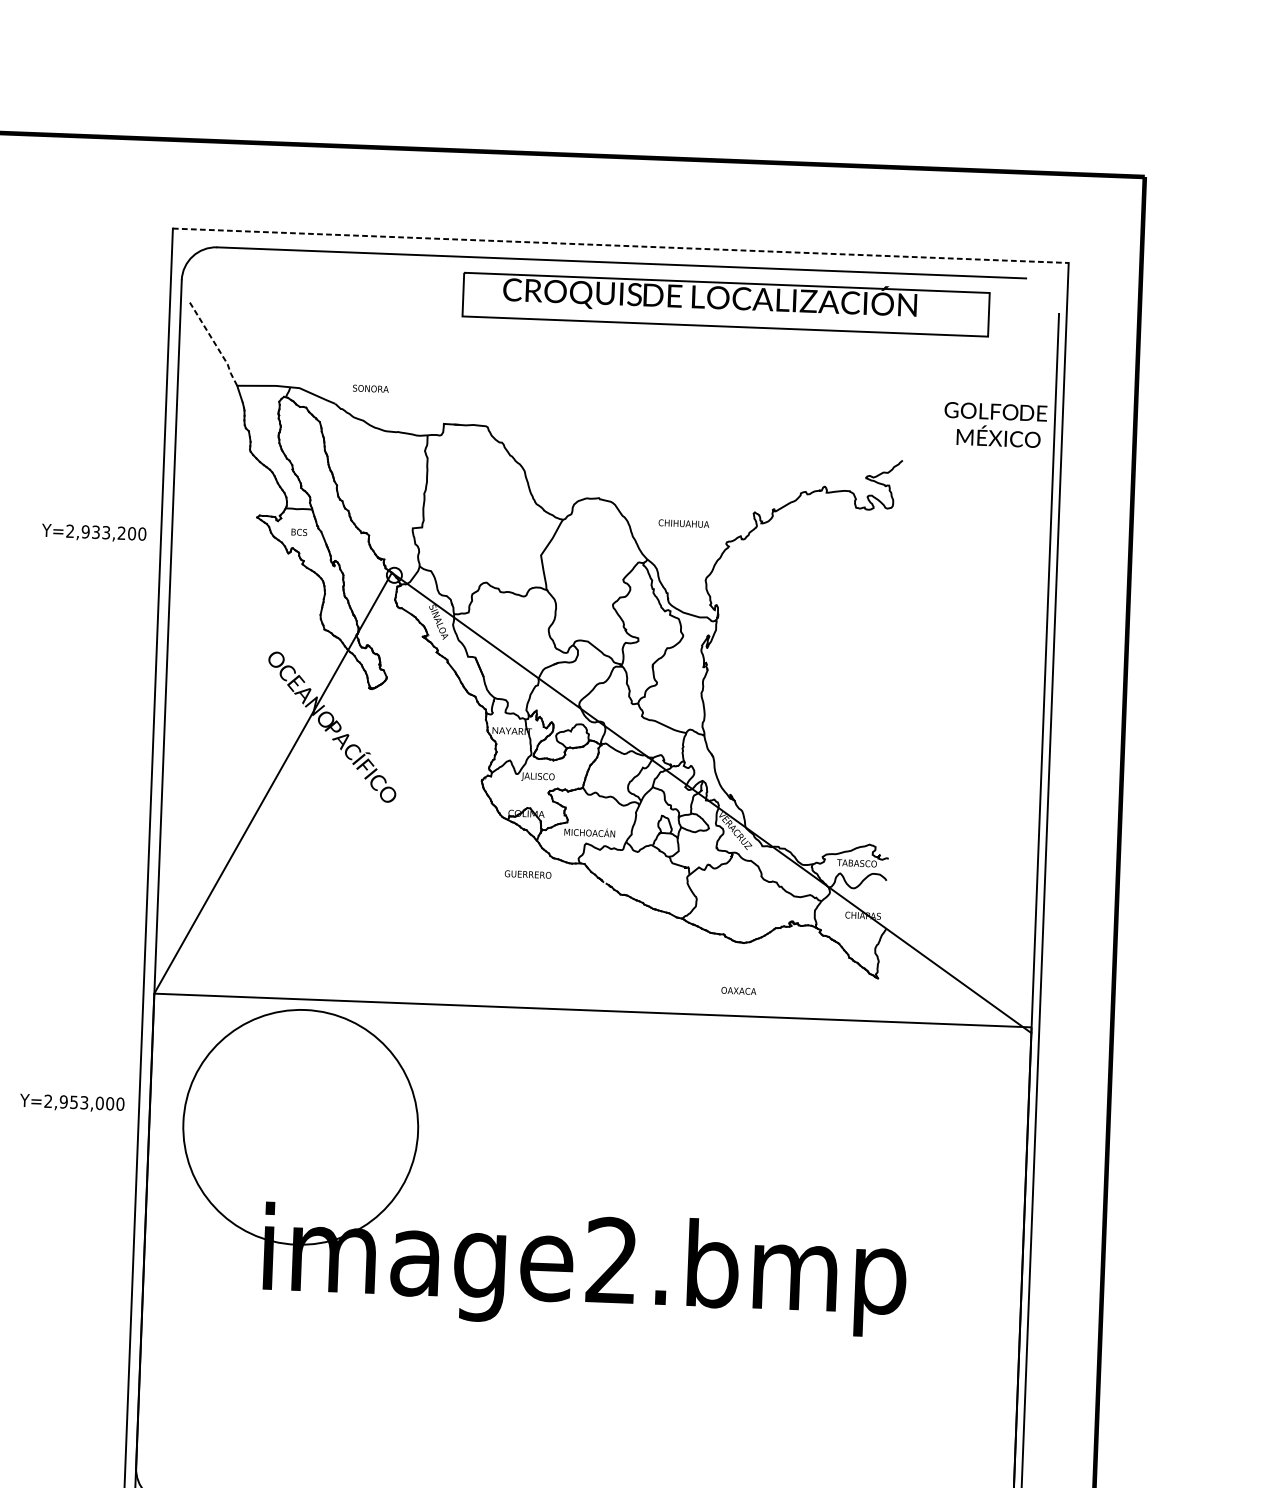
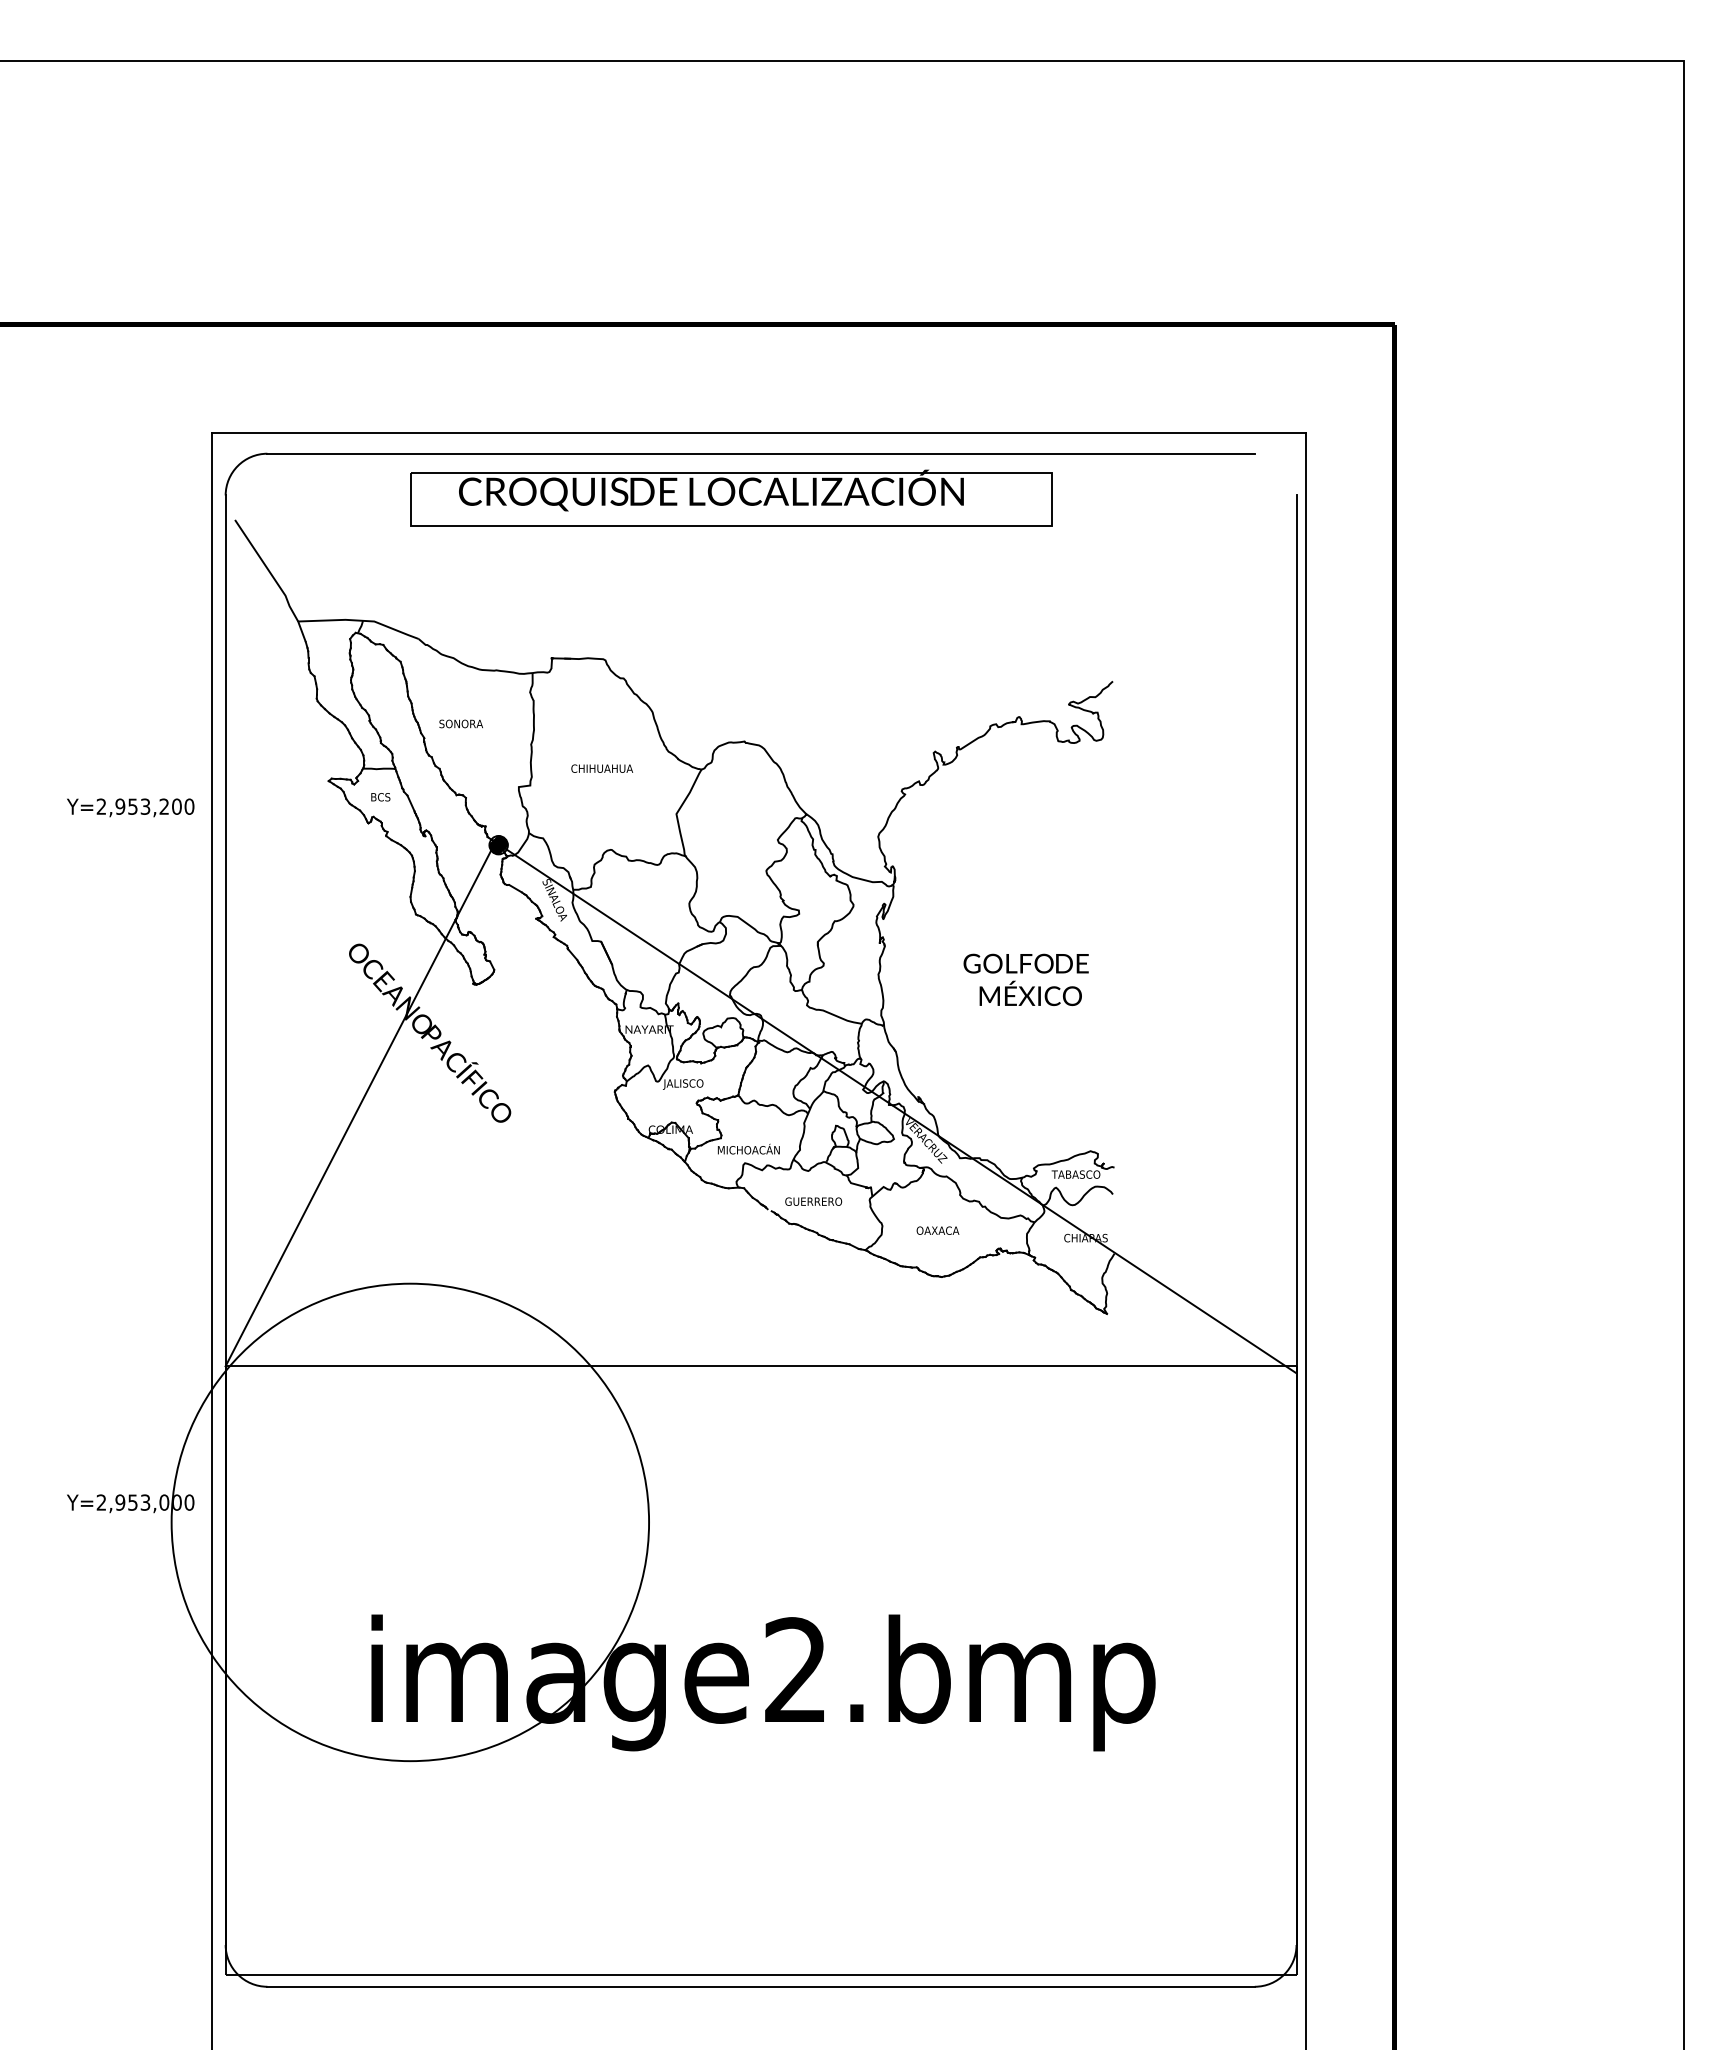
line: (621, 245) -> (759, 432), dashed -> solid
part: (726, 302) -> (731, 497), moved
line: (215, 343) -> (269, 571), dashed -> solid
text: (370, 388) -> (460, 723), moved
text: (994, 424) -> (1025, 979), moved
text: (684, 523) -> (602, 768), moved
text: (95, 532) -> (132, 806), Y=2,933,200 -> Y=2,953,200
hatch: (394, 574) -> (498, 844), added
text: (527, 874) -> (813, 1201), moved
text: (738, 990) -> (937, 1230), moved
circle: (300, 1127) -> (410, 1522), size x1.67

